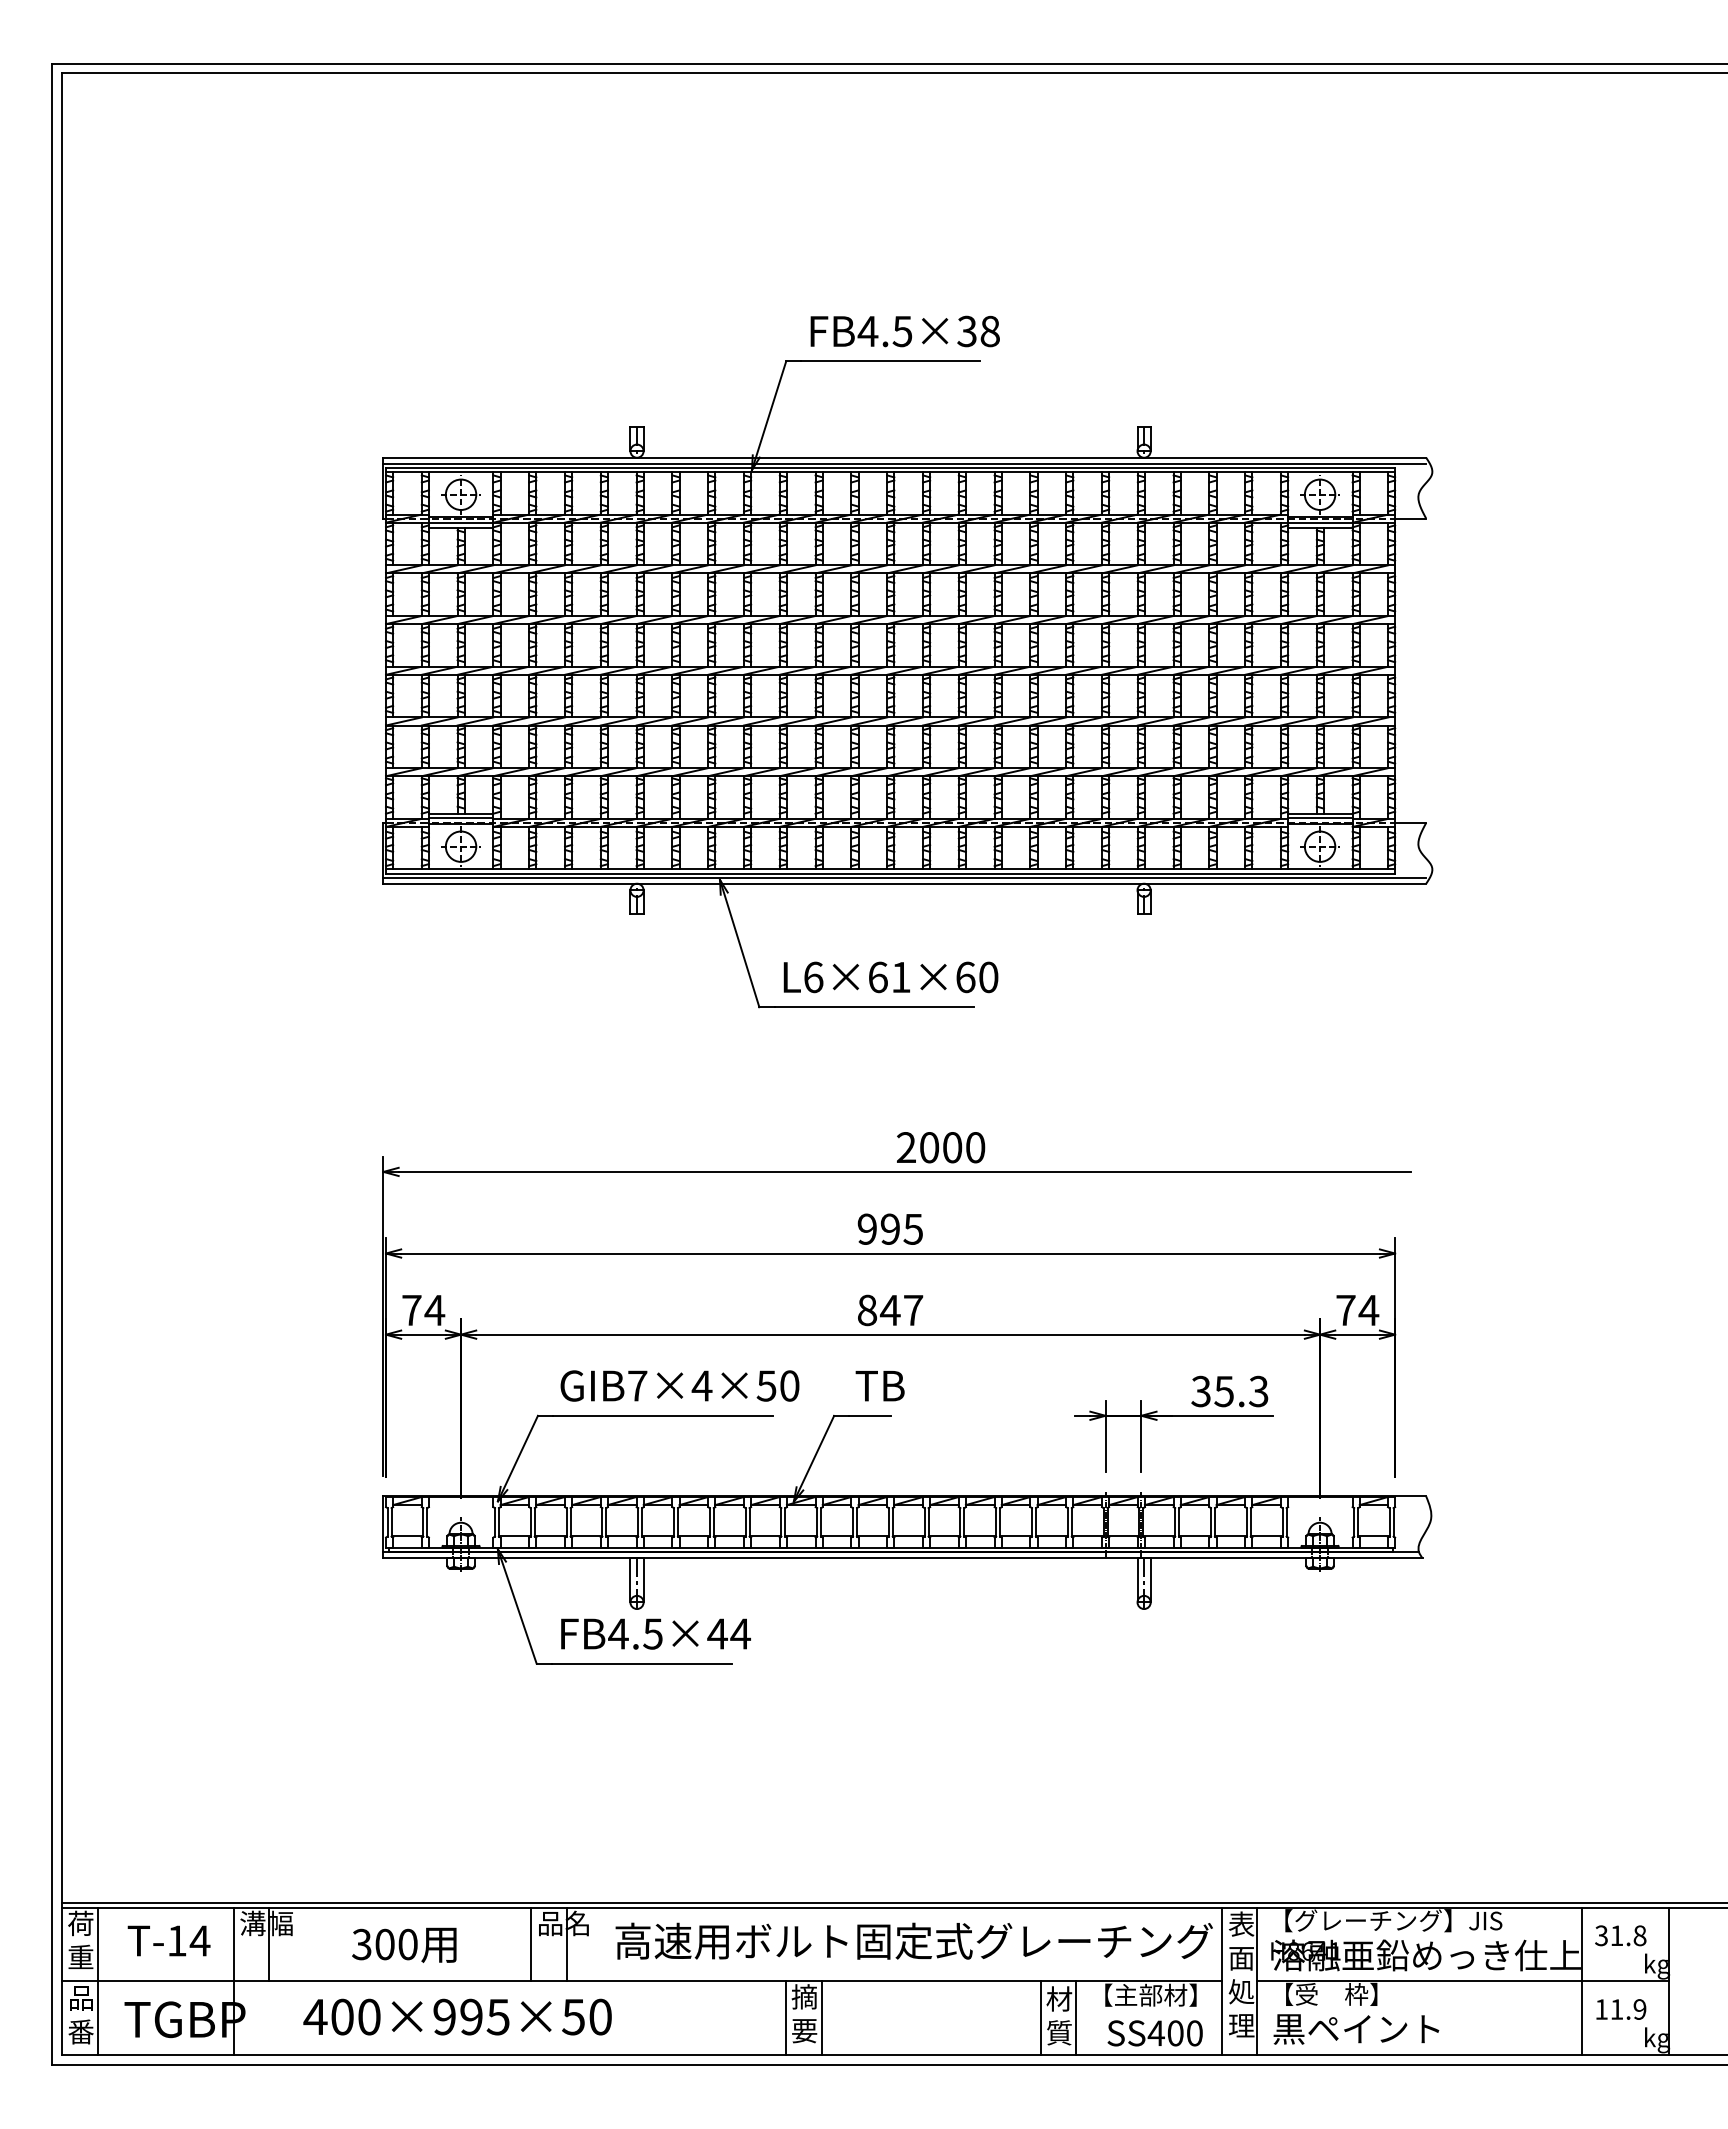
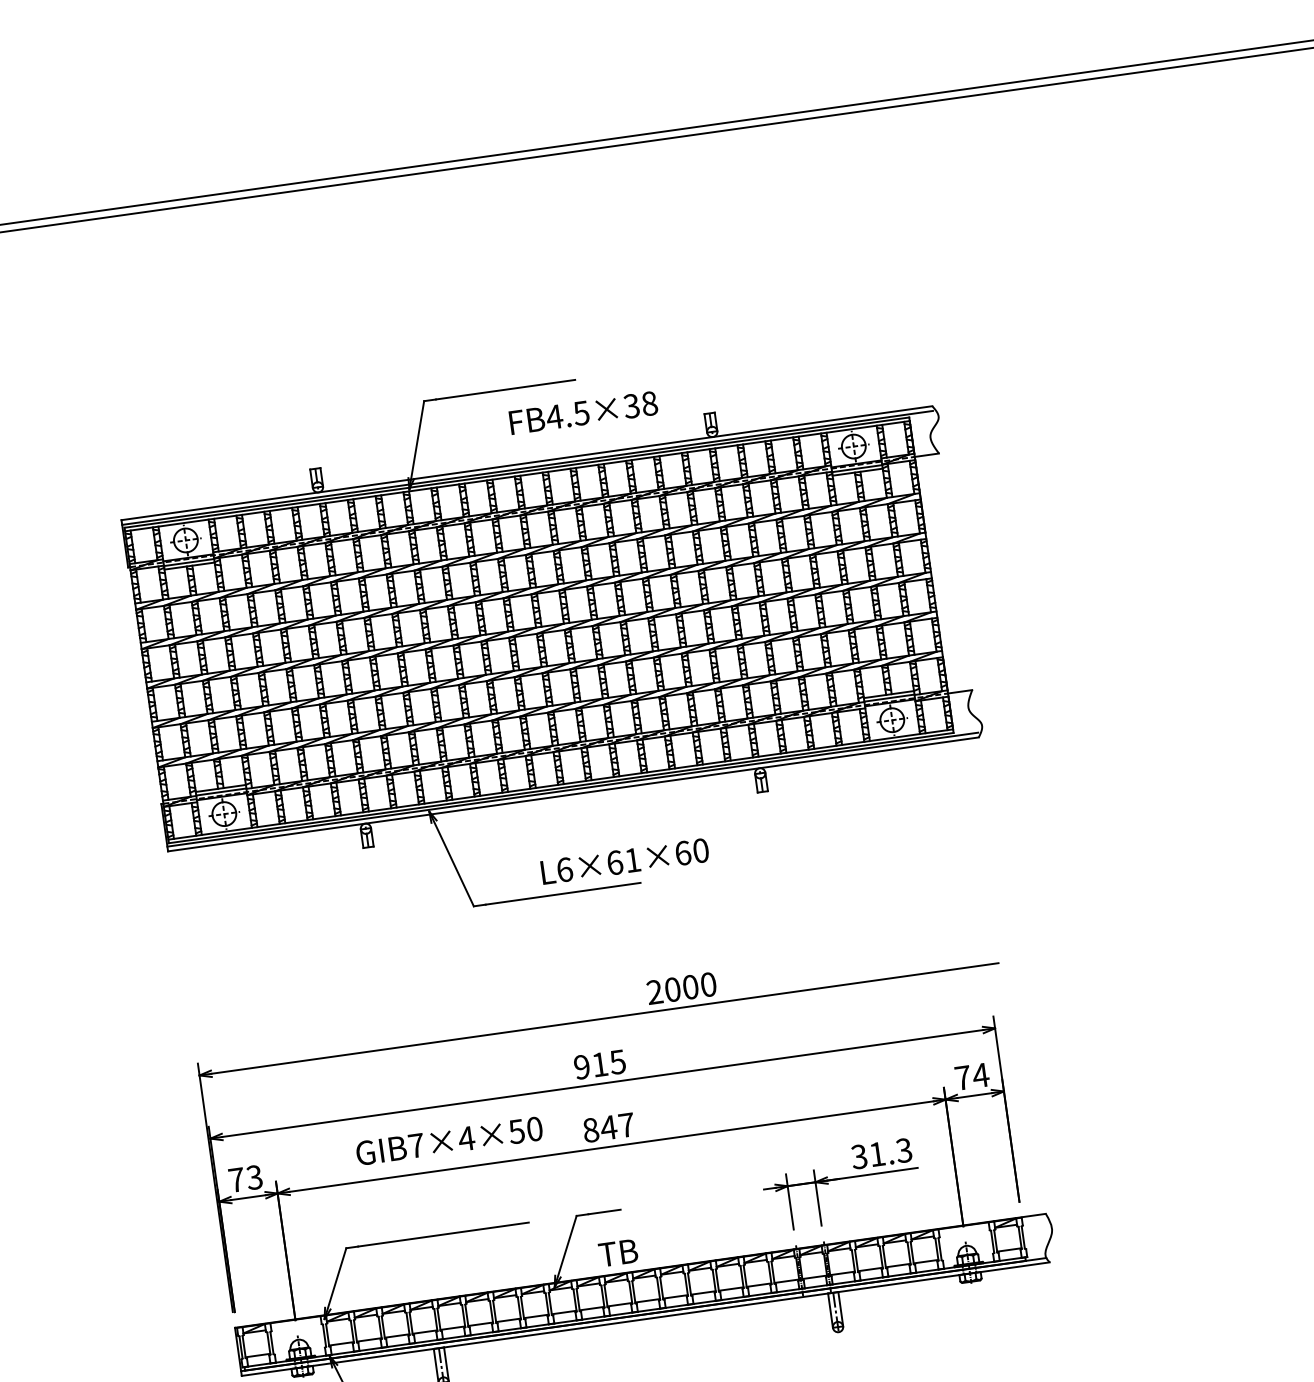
text: (904, 331) -> (583, 413), moved
text: (890, 977) -> (624, 861), moved
text: (941, 1147) -> (682, 988), moved
text: (889, 1228) -> (599, 1064), 995 -> 915
text: (434, 1310) -> (254, 1177), 74 -> 73
text: (679, 1385) -> (449, 1140), moved
text: (879, 1386) -> (617, 1253), moved
text: (1223, 1391) -> (876, 1154), 35.3 -> 31.3

